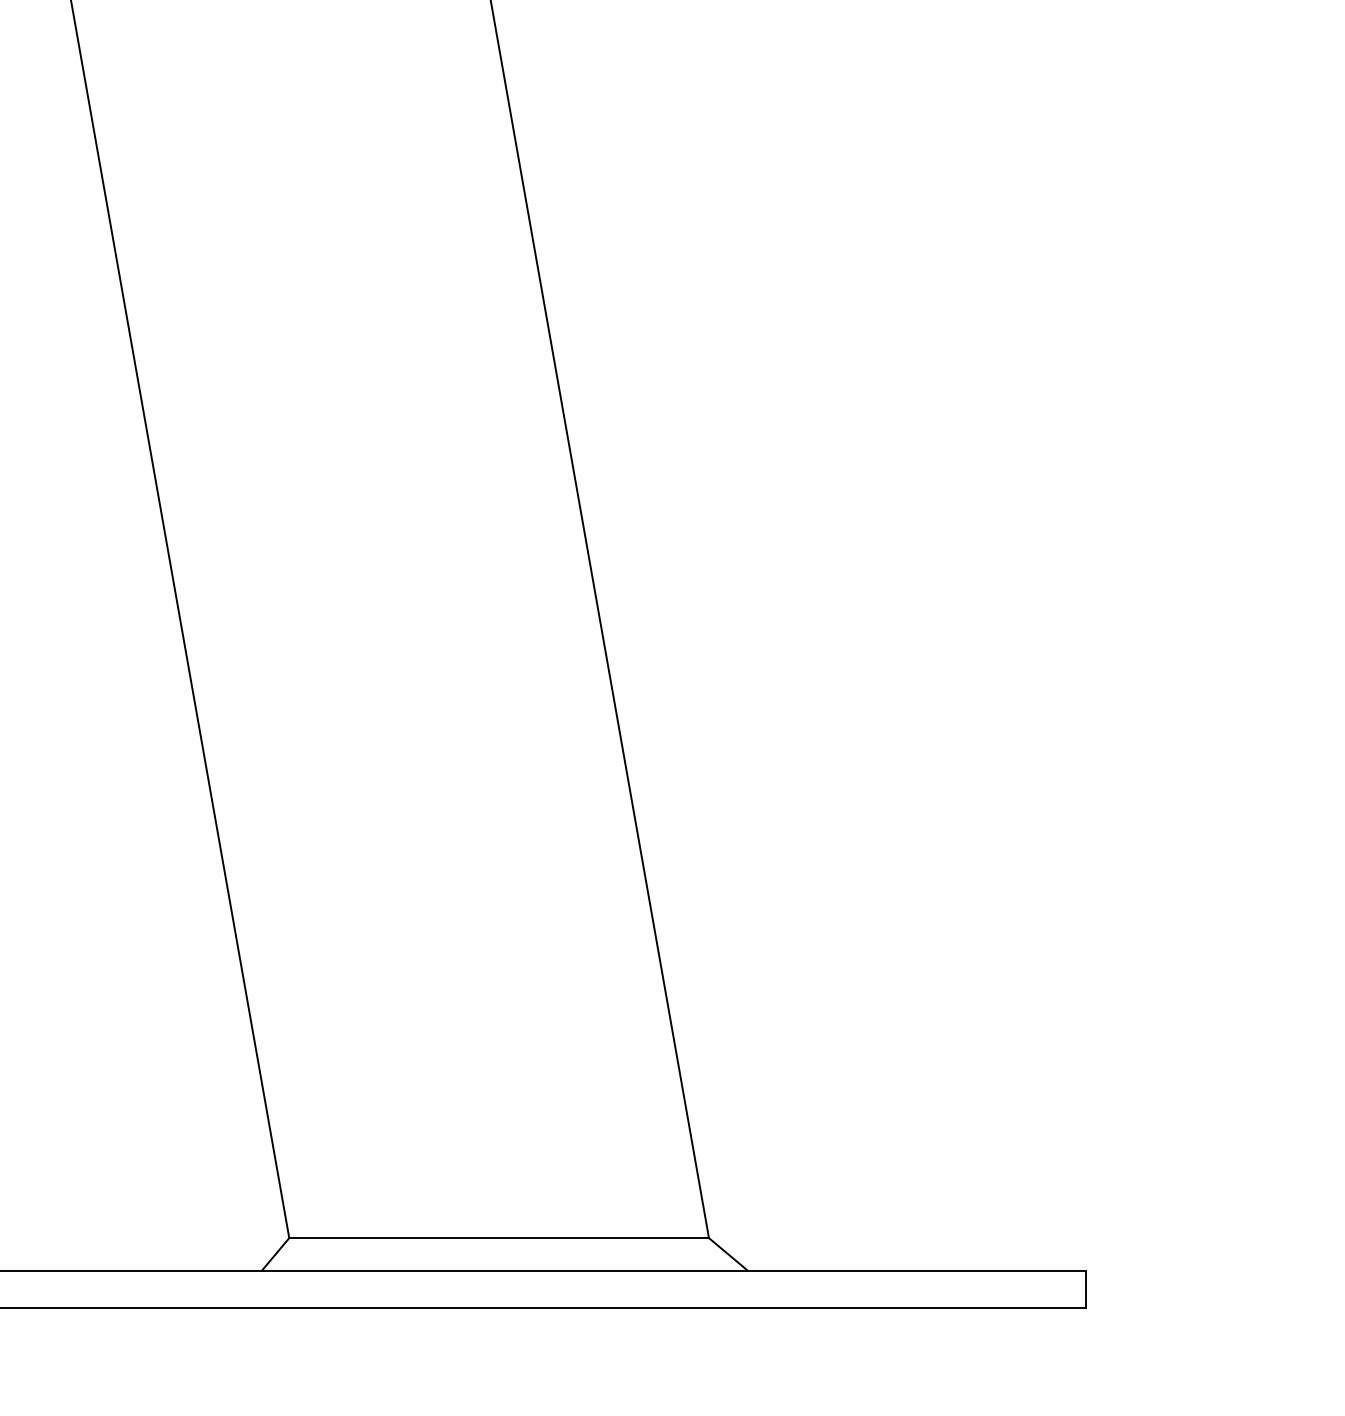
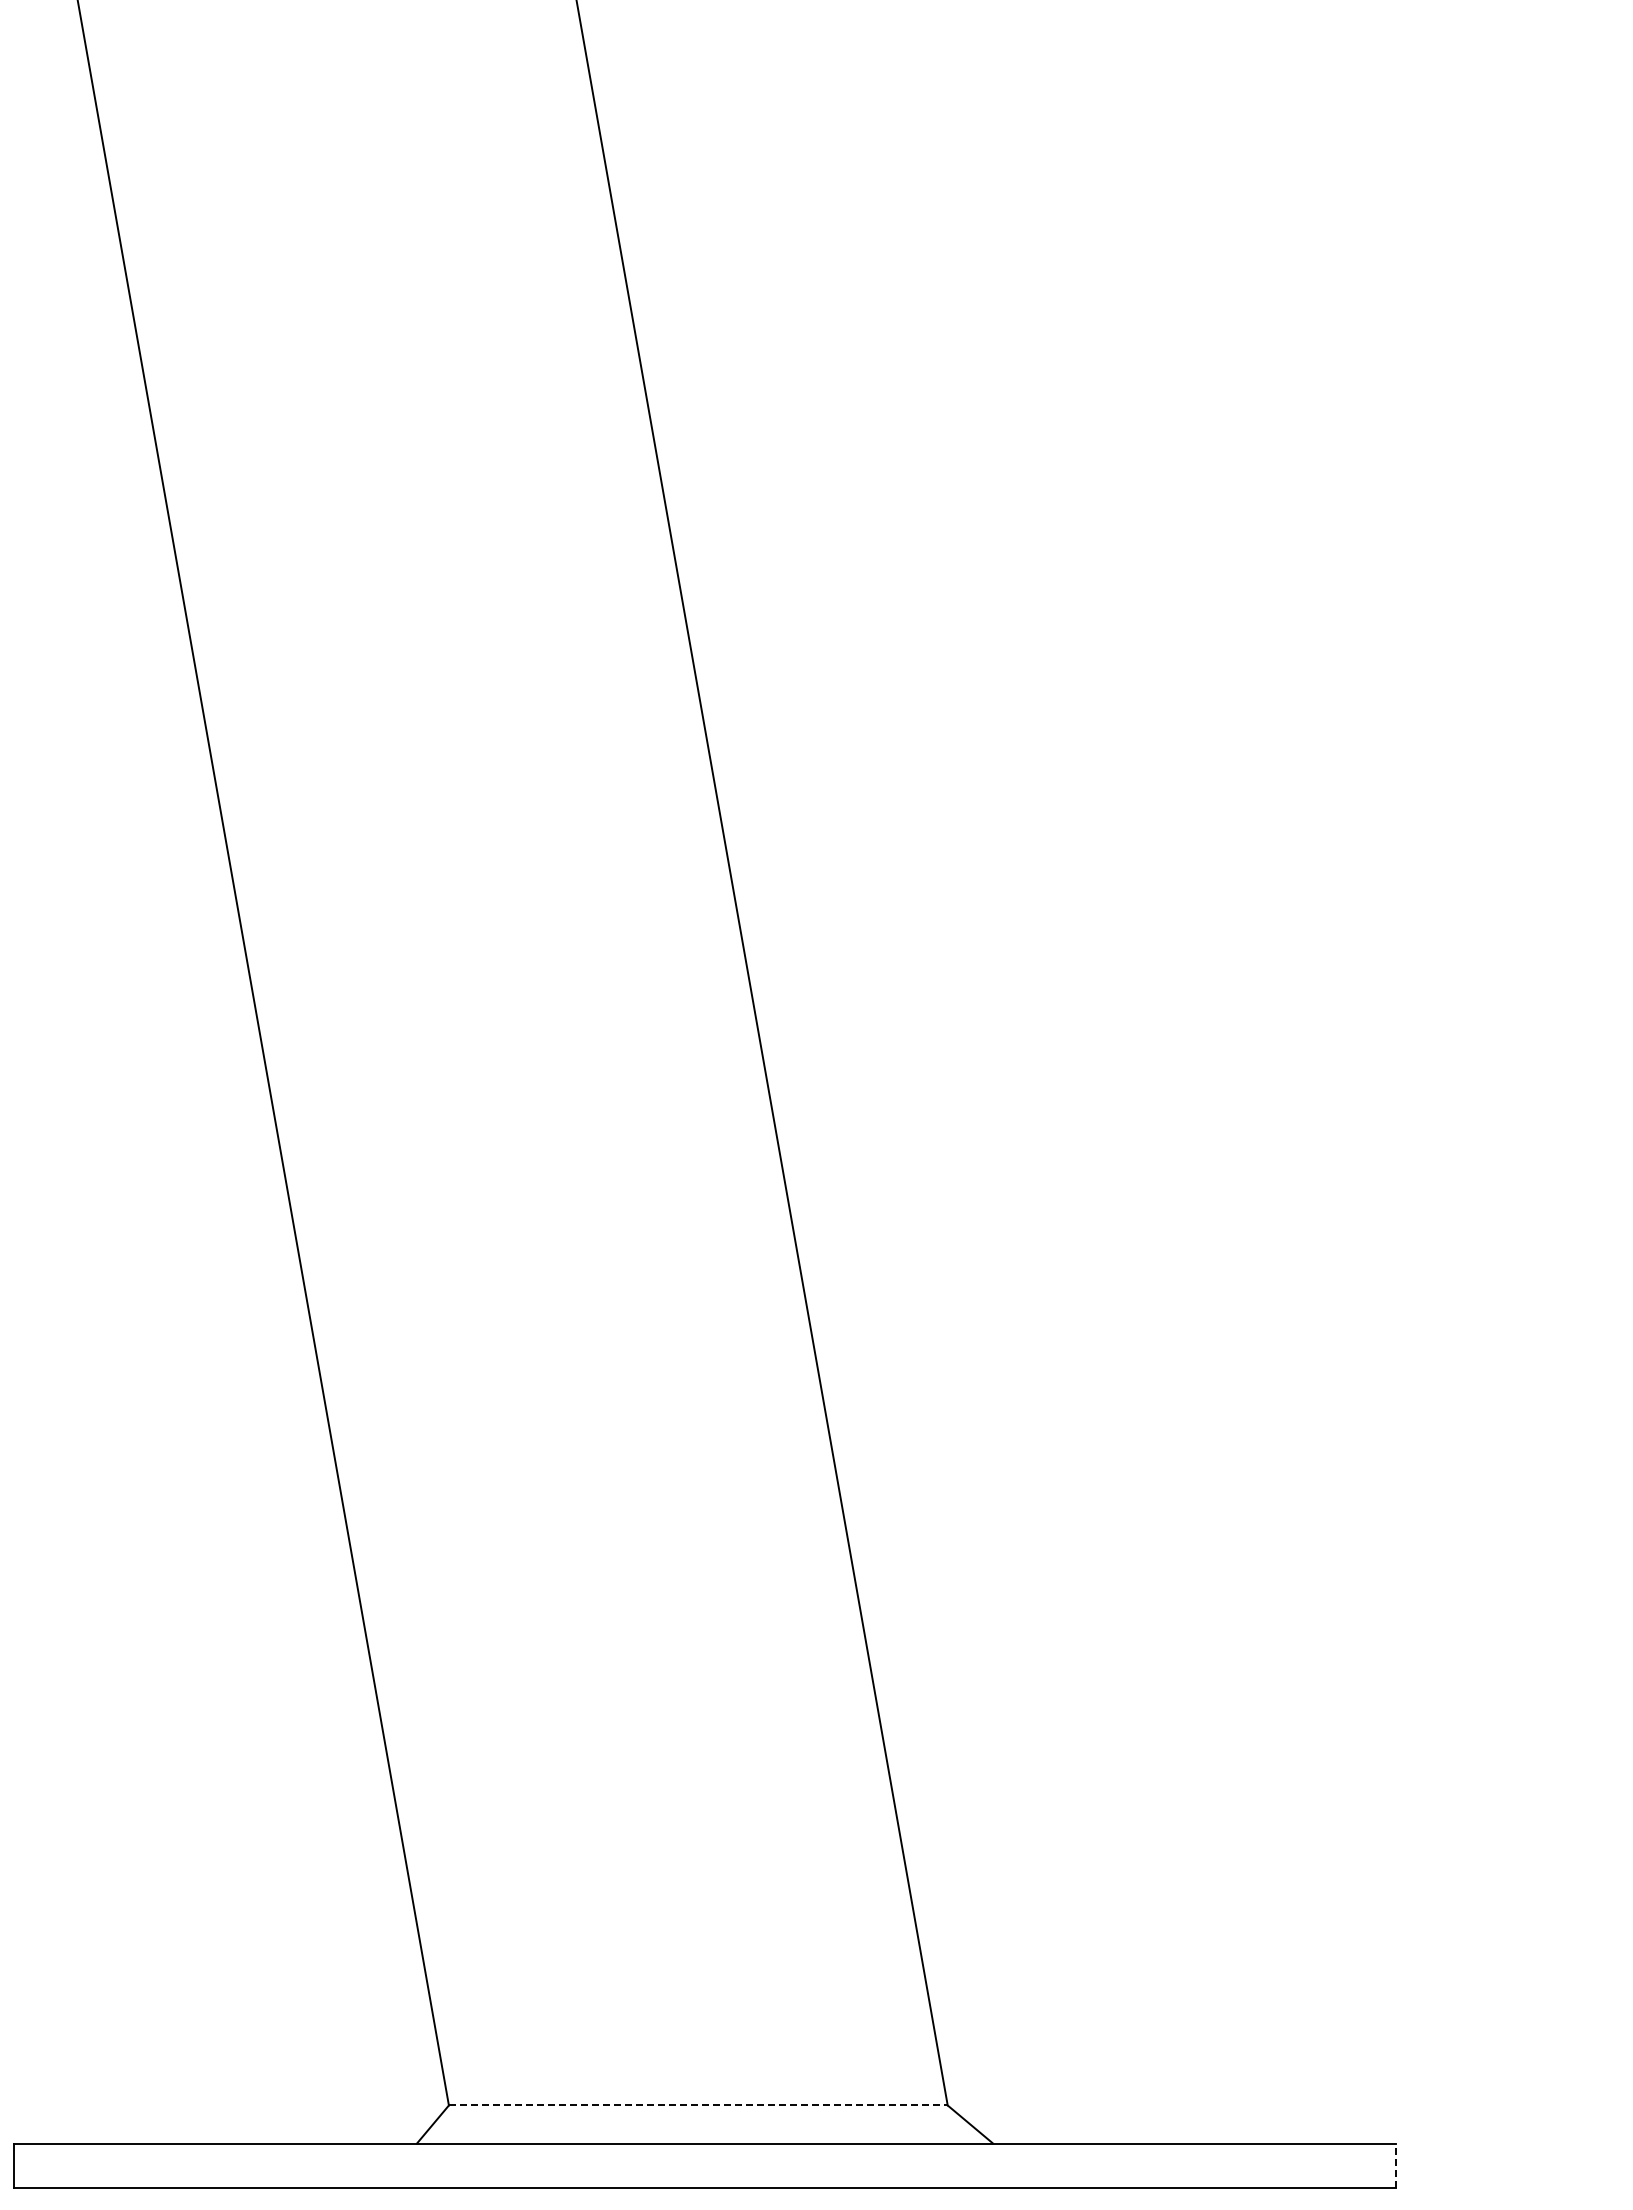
line: (499, 1238) -> (698, 2105), solid -> dashed
line: (1085, 1288) -> (1395, 2165), solid -> dashed

